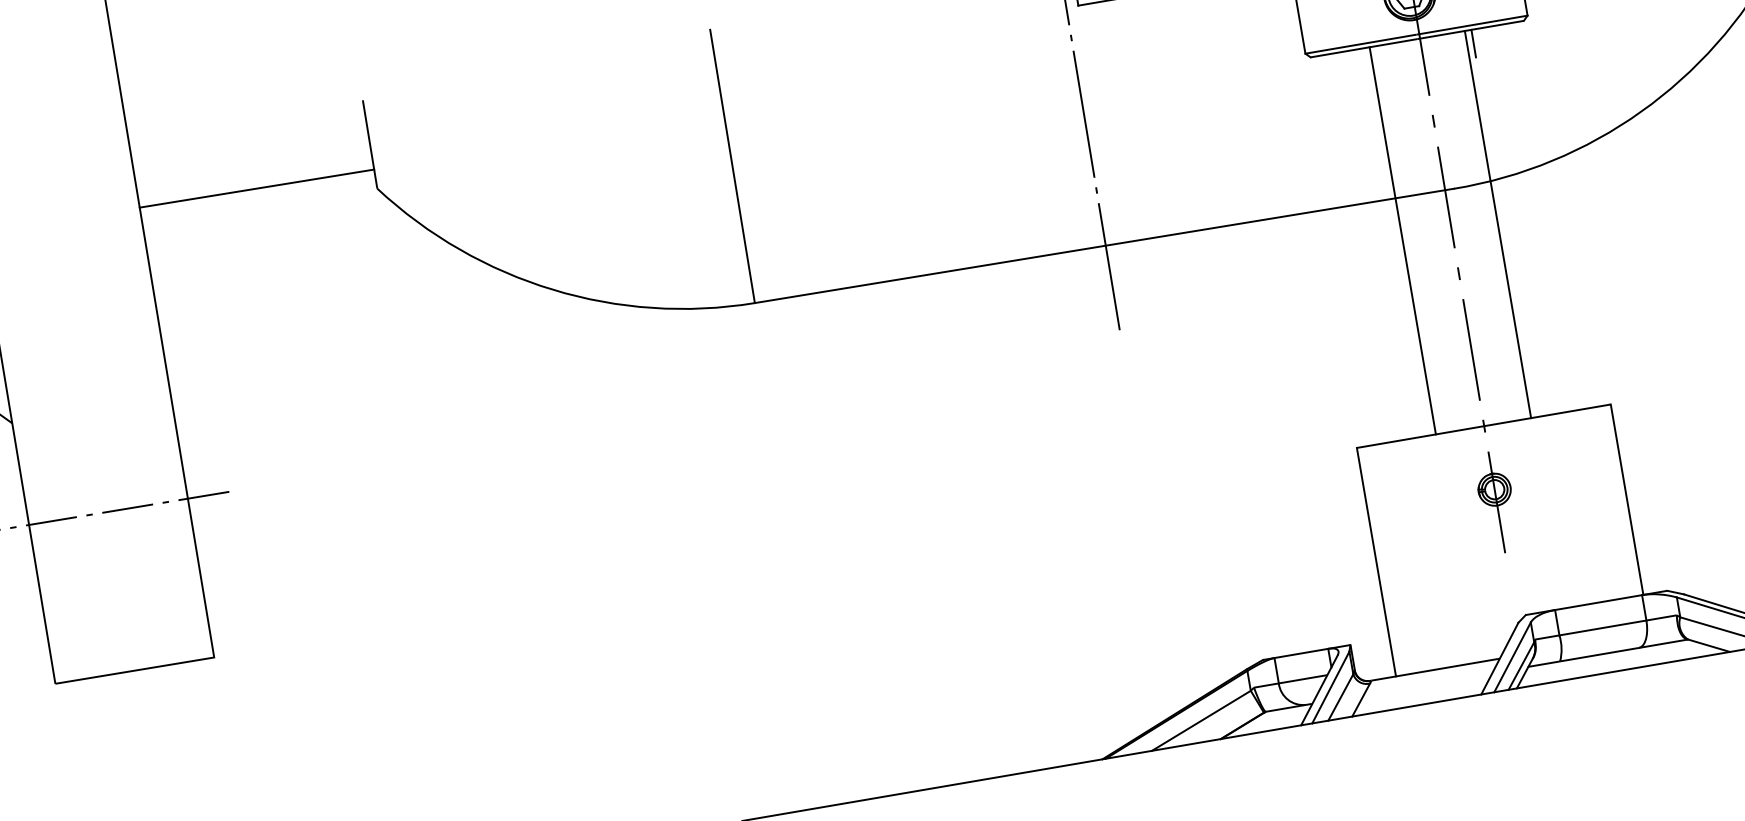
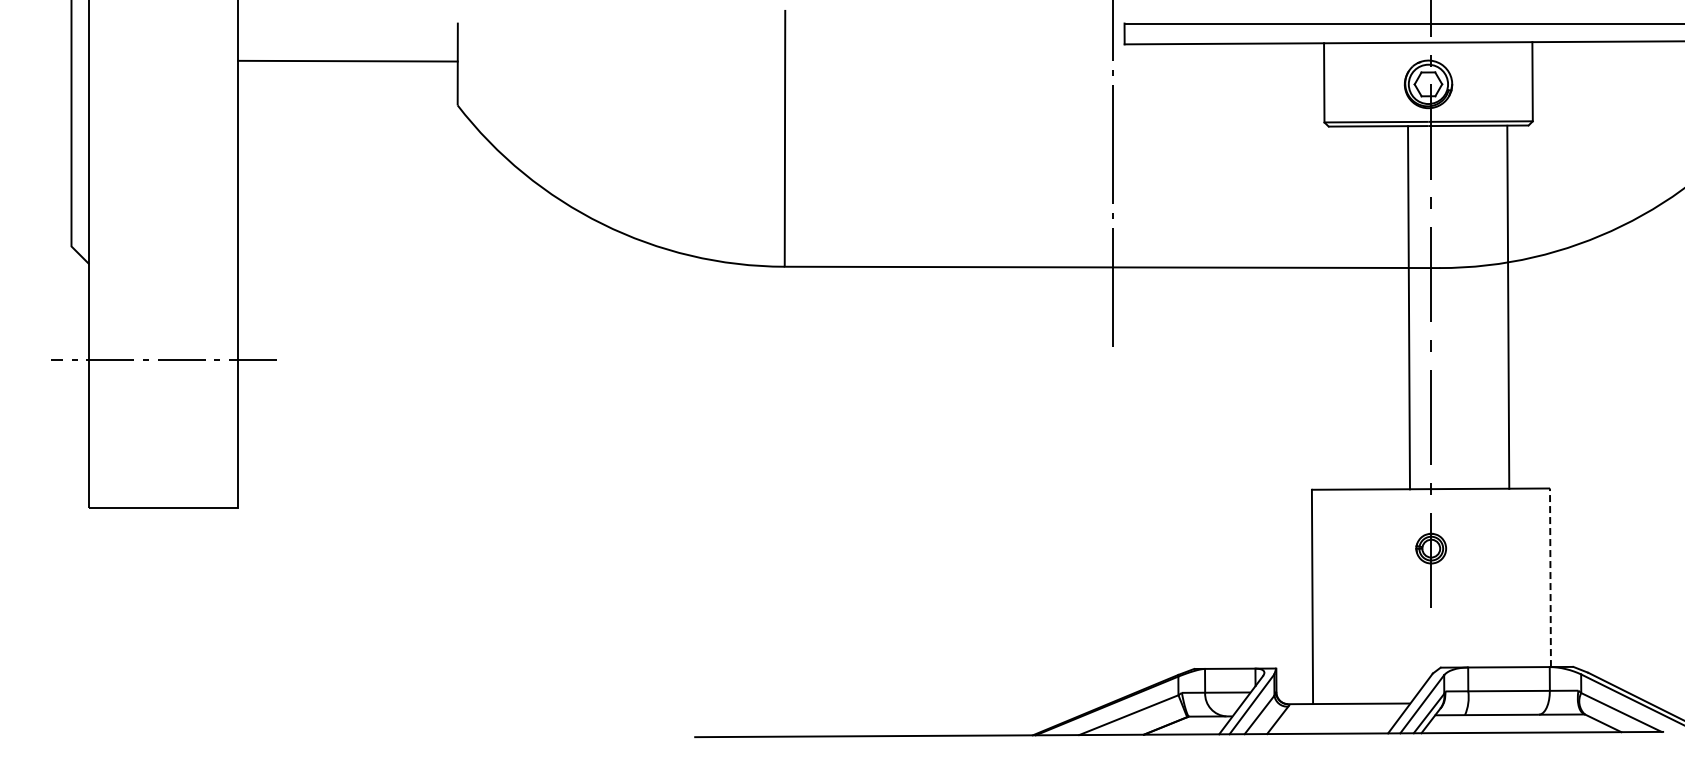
line: (1473, 43) -> (1479, 138), removed
line: (256, 187) -> (347, 60), moved
line: (1498, 223) -> (1508, 306), moved
line: (1402, 240) -> (1408, 307), moved
line: (1627, 499) -> (1550, 577), solid -> dashed

